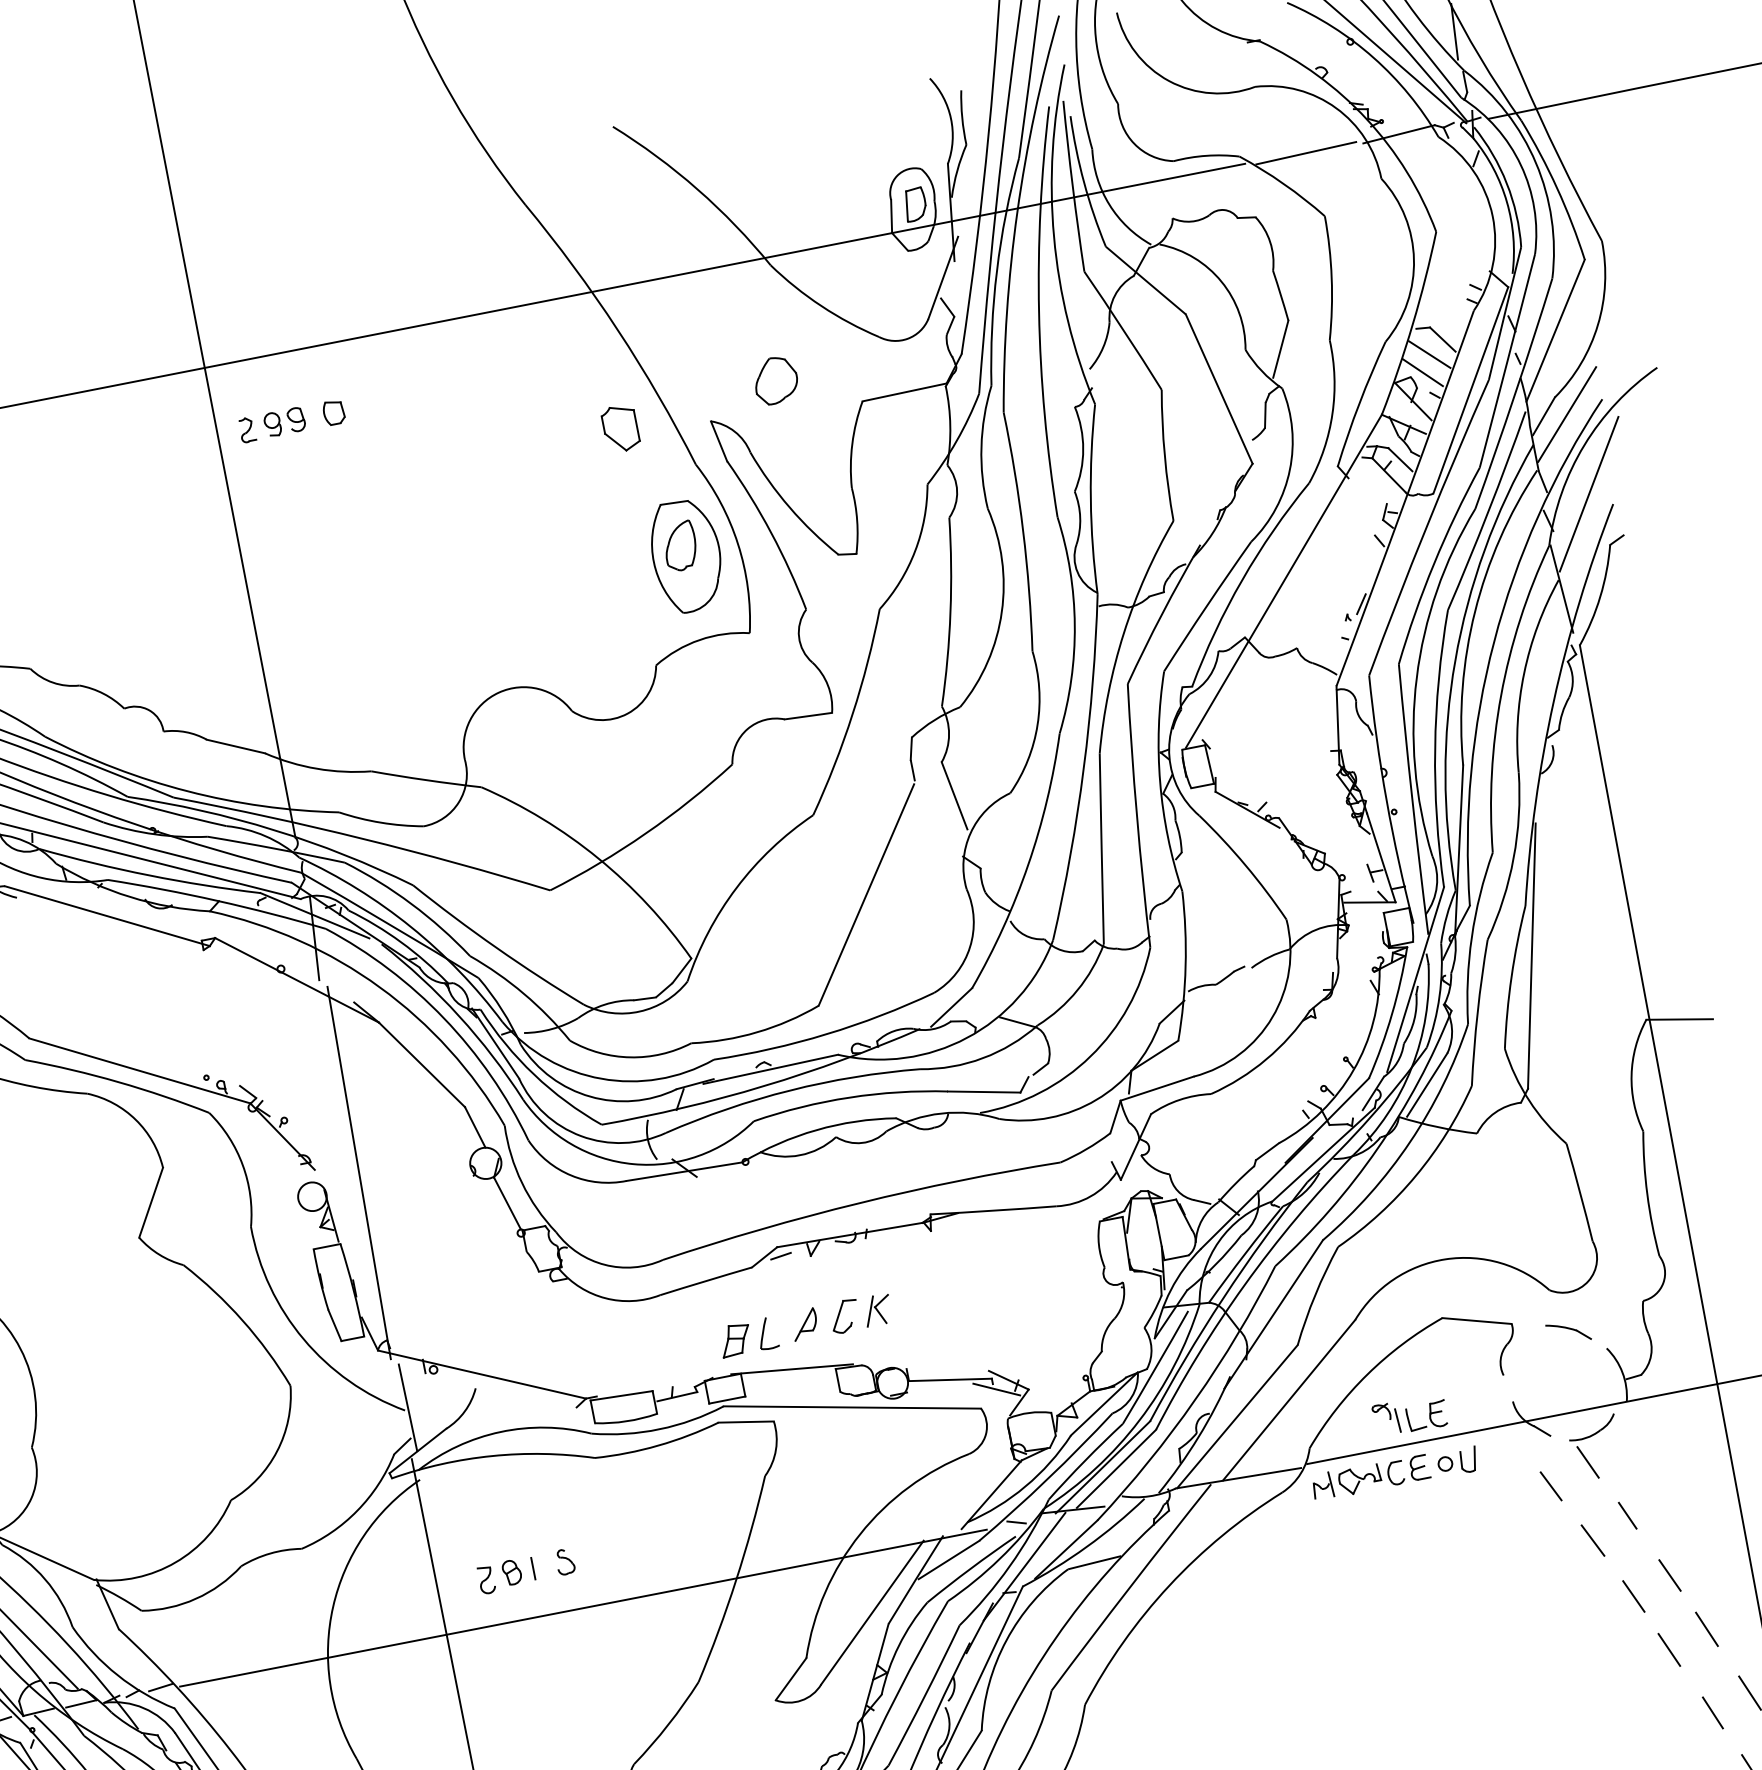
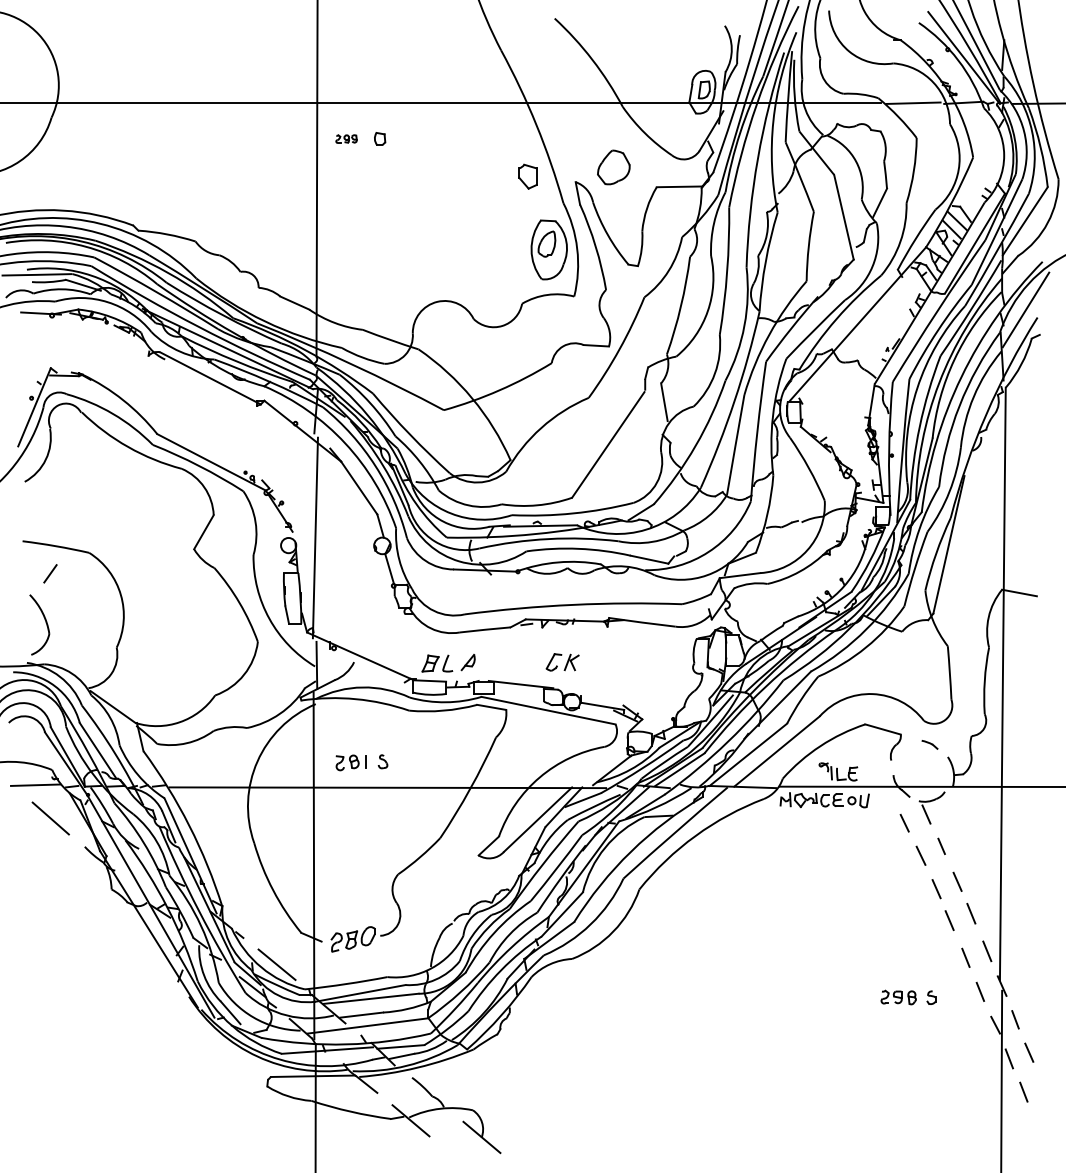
part: (775, 380) -> (613, 167), size x1.4
line: (1566, 413) -> (1022, 265), removed
part: (271, 423) -> (346, 138), size x0.6
part: (1568, 1331) -> (929, 744), size x0.7
part: (768, 1333) -> (448, 663), moved

